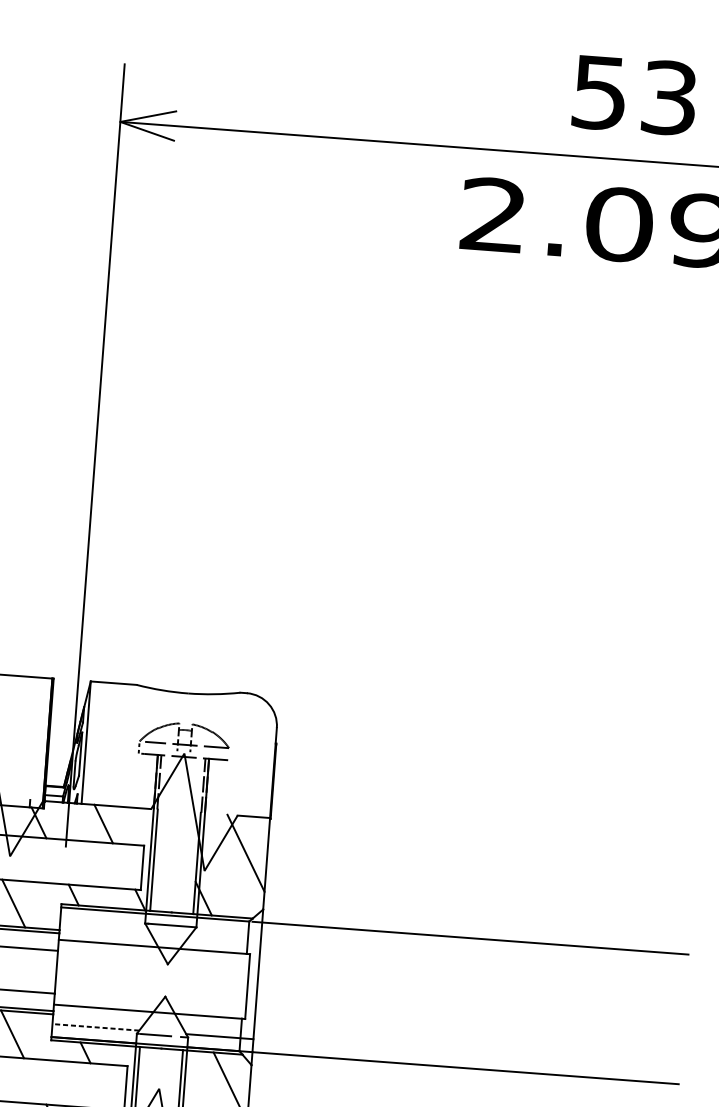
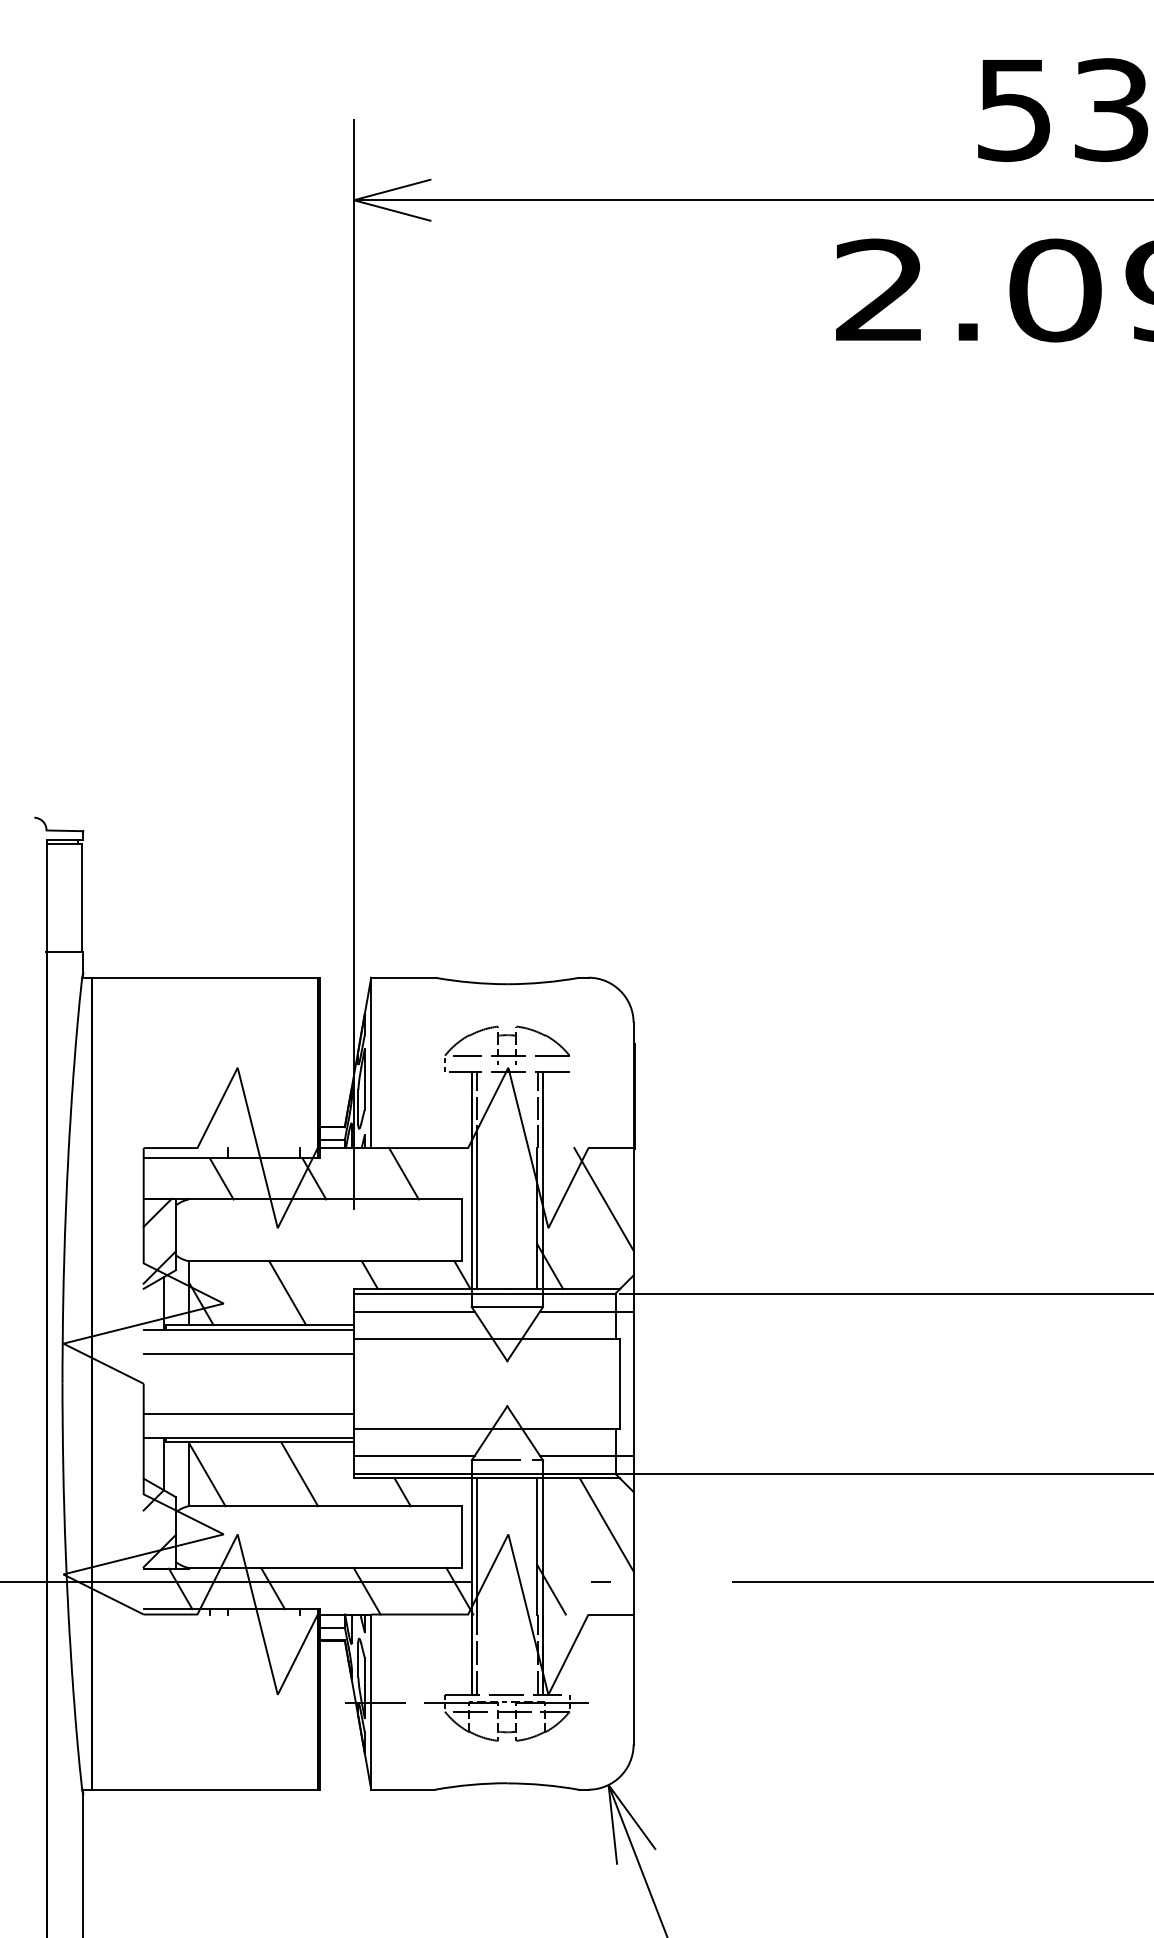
line: (103, 923) -> (413, 1311), added
line: (227, 932) -> (586, 1311), added
line: (95, 1027) -> (413, 1455), dashed -> solid

